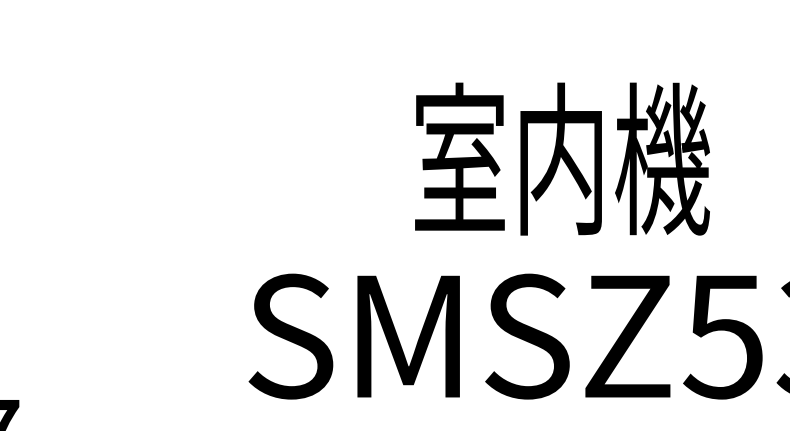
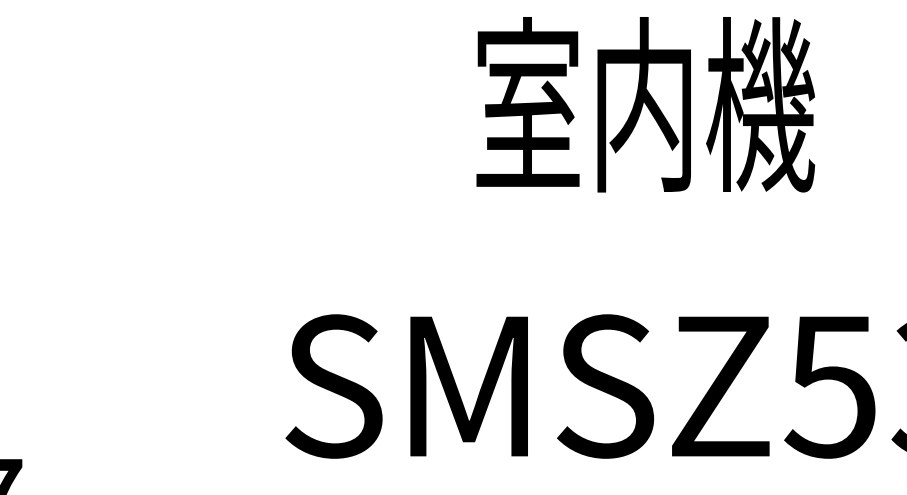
text: (562, 158) -> (645, 104), moved

